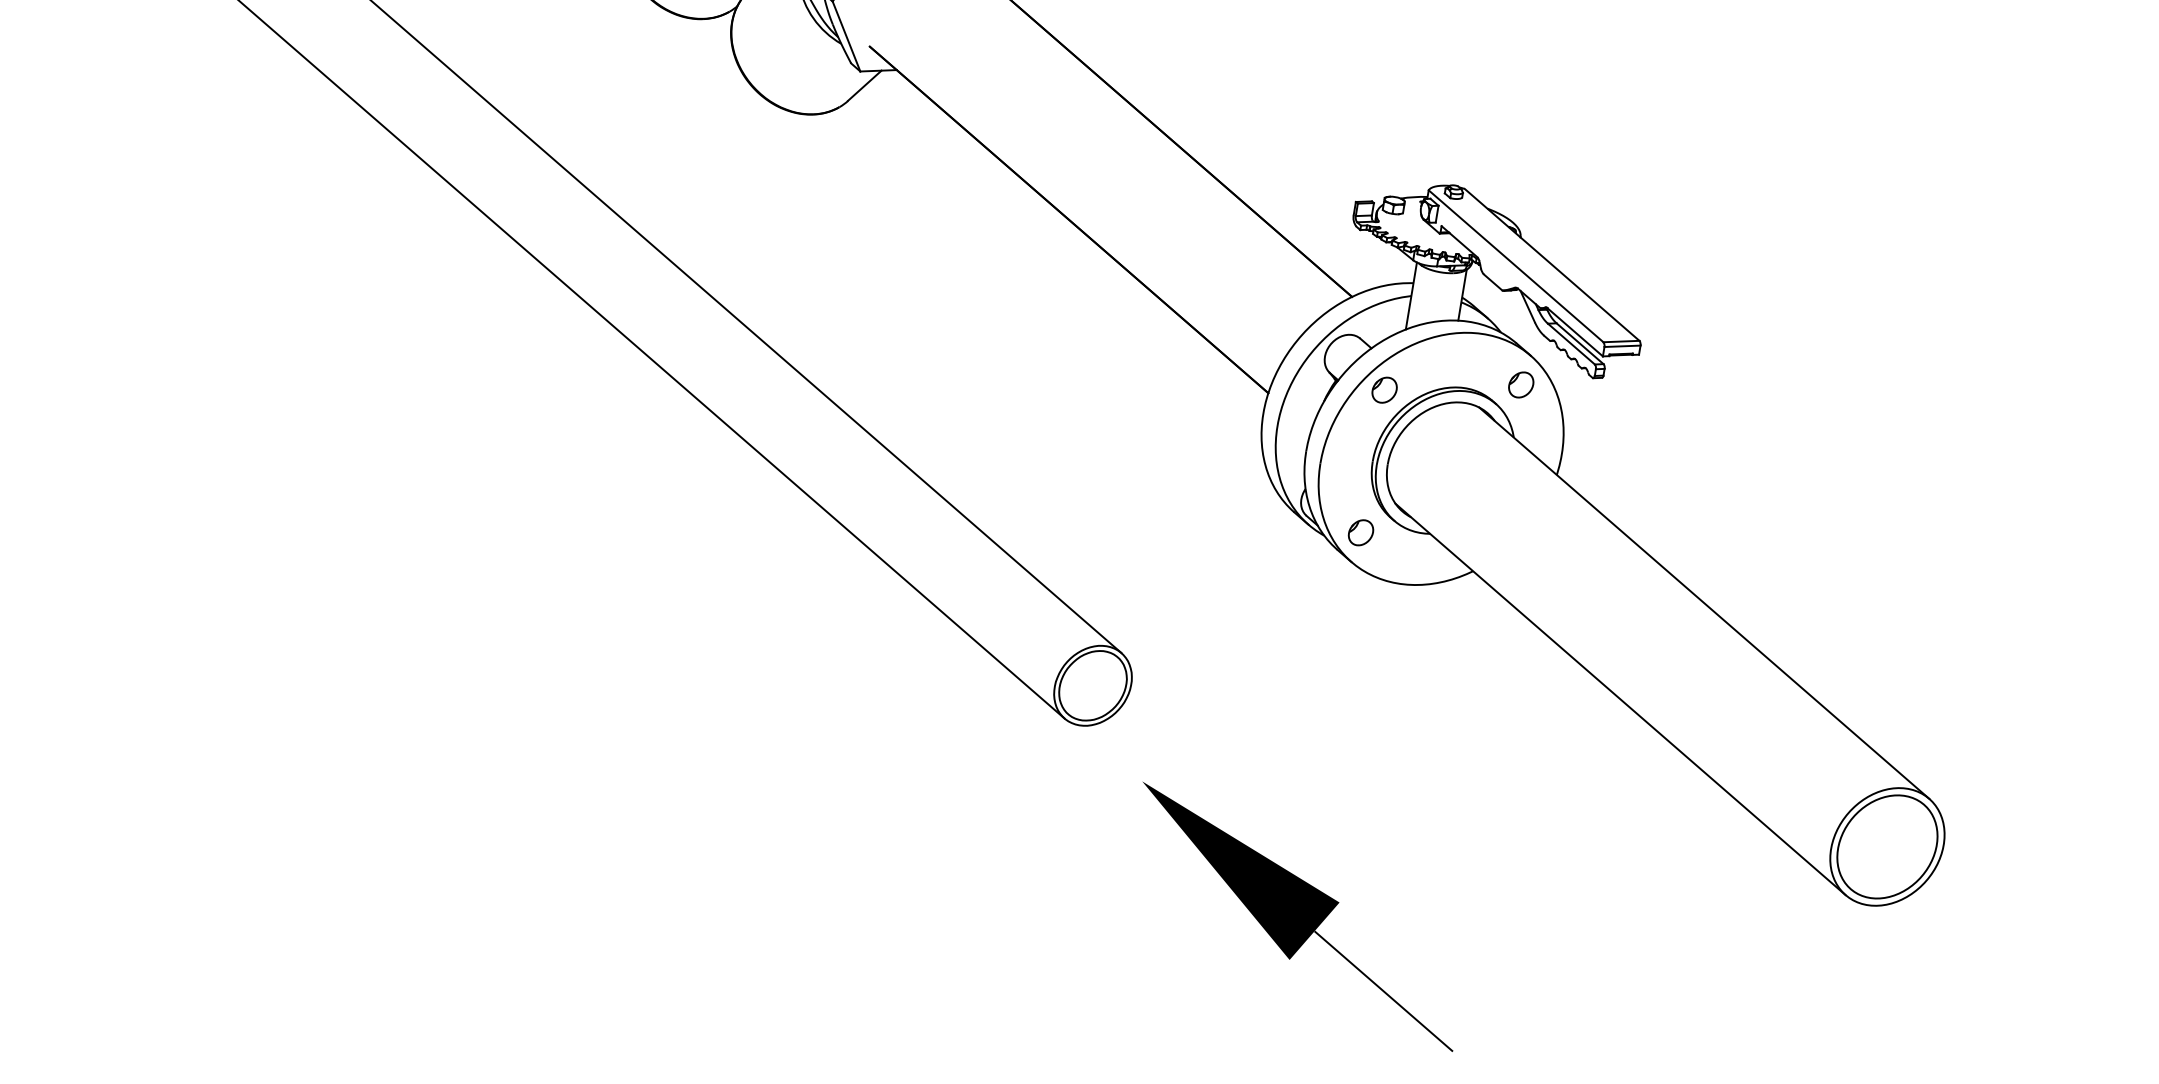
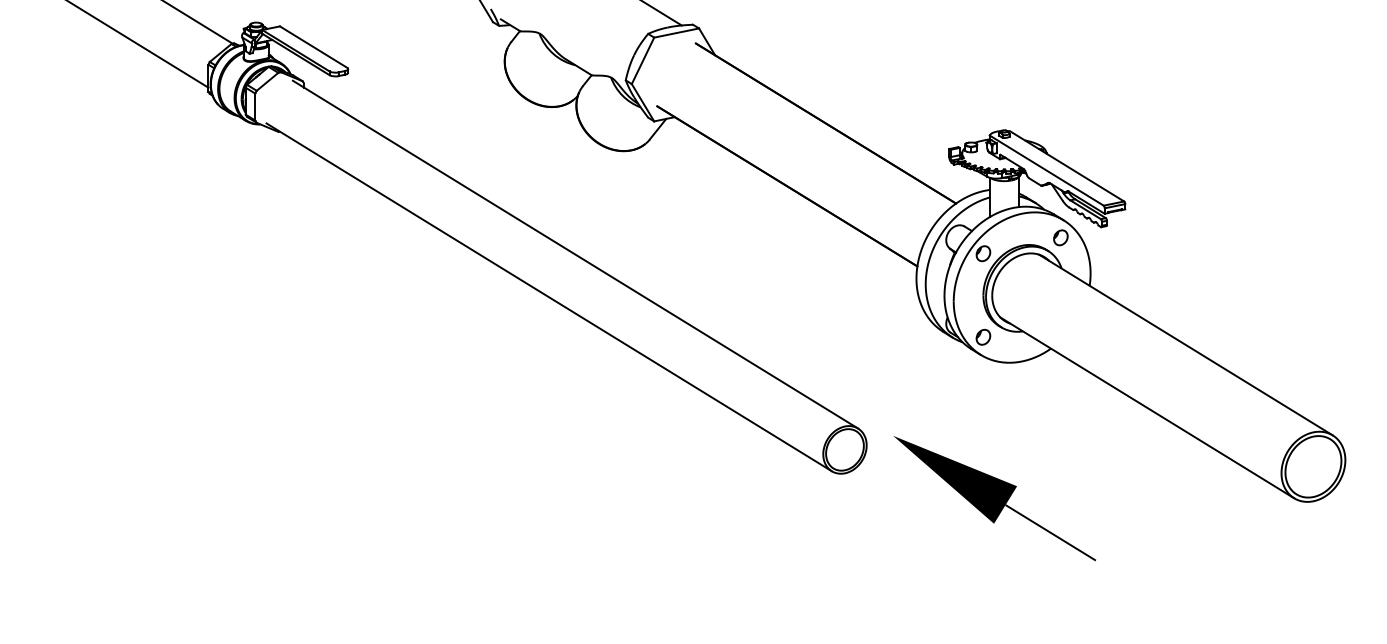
part: (1297, 916) -> (994, 498), moved

